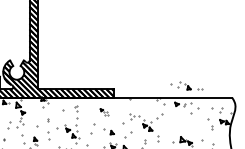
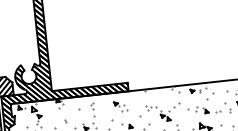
part: (186, 85) -> (204, 109), moved
part: (104, 112) -> (120, 107), size x1.67

